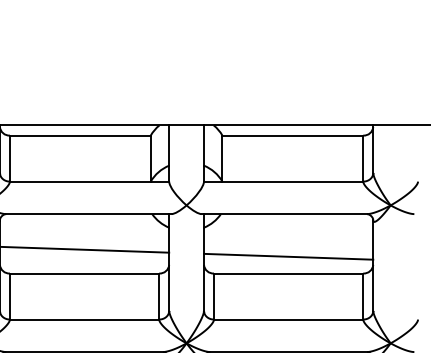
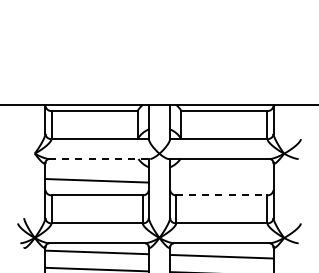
line: (90, 214) -> (100, 159), solid -> dashed
line: (288, 255) -> (221, 184), removed
line: (288, 273) -> (221, 195), solid -> dashed

